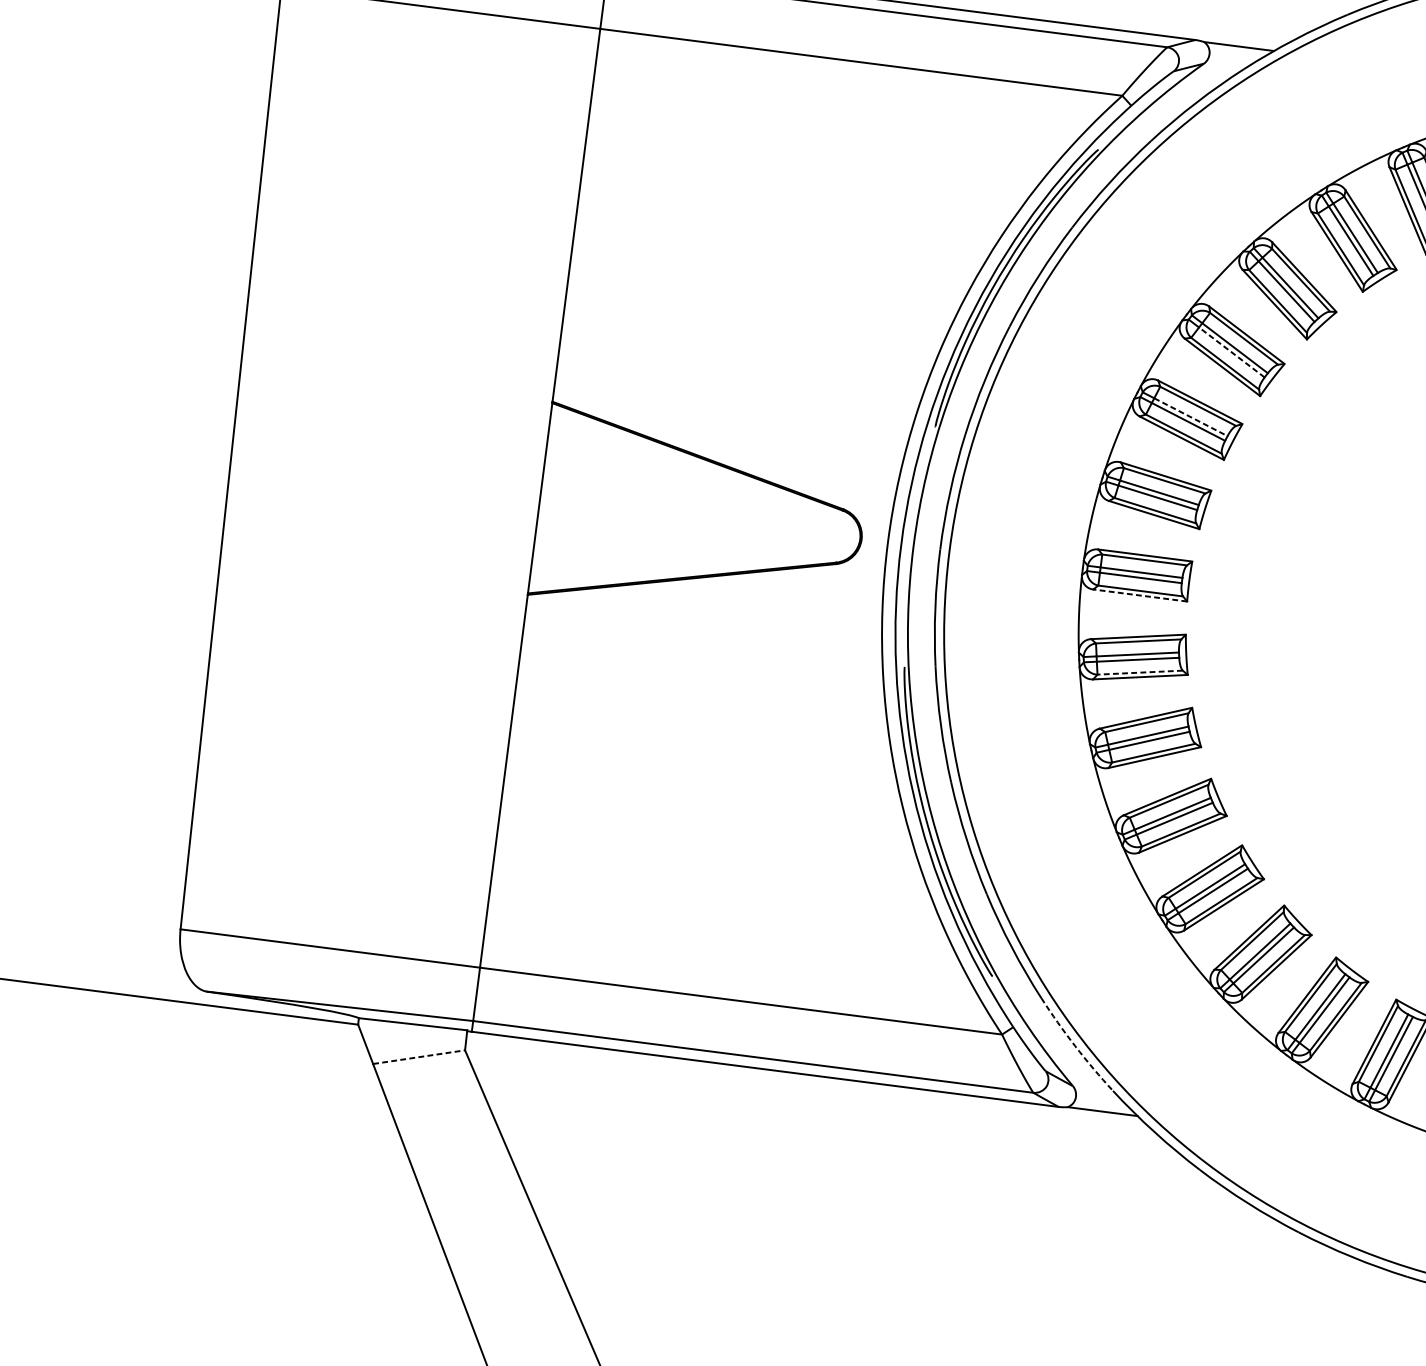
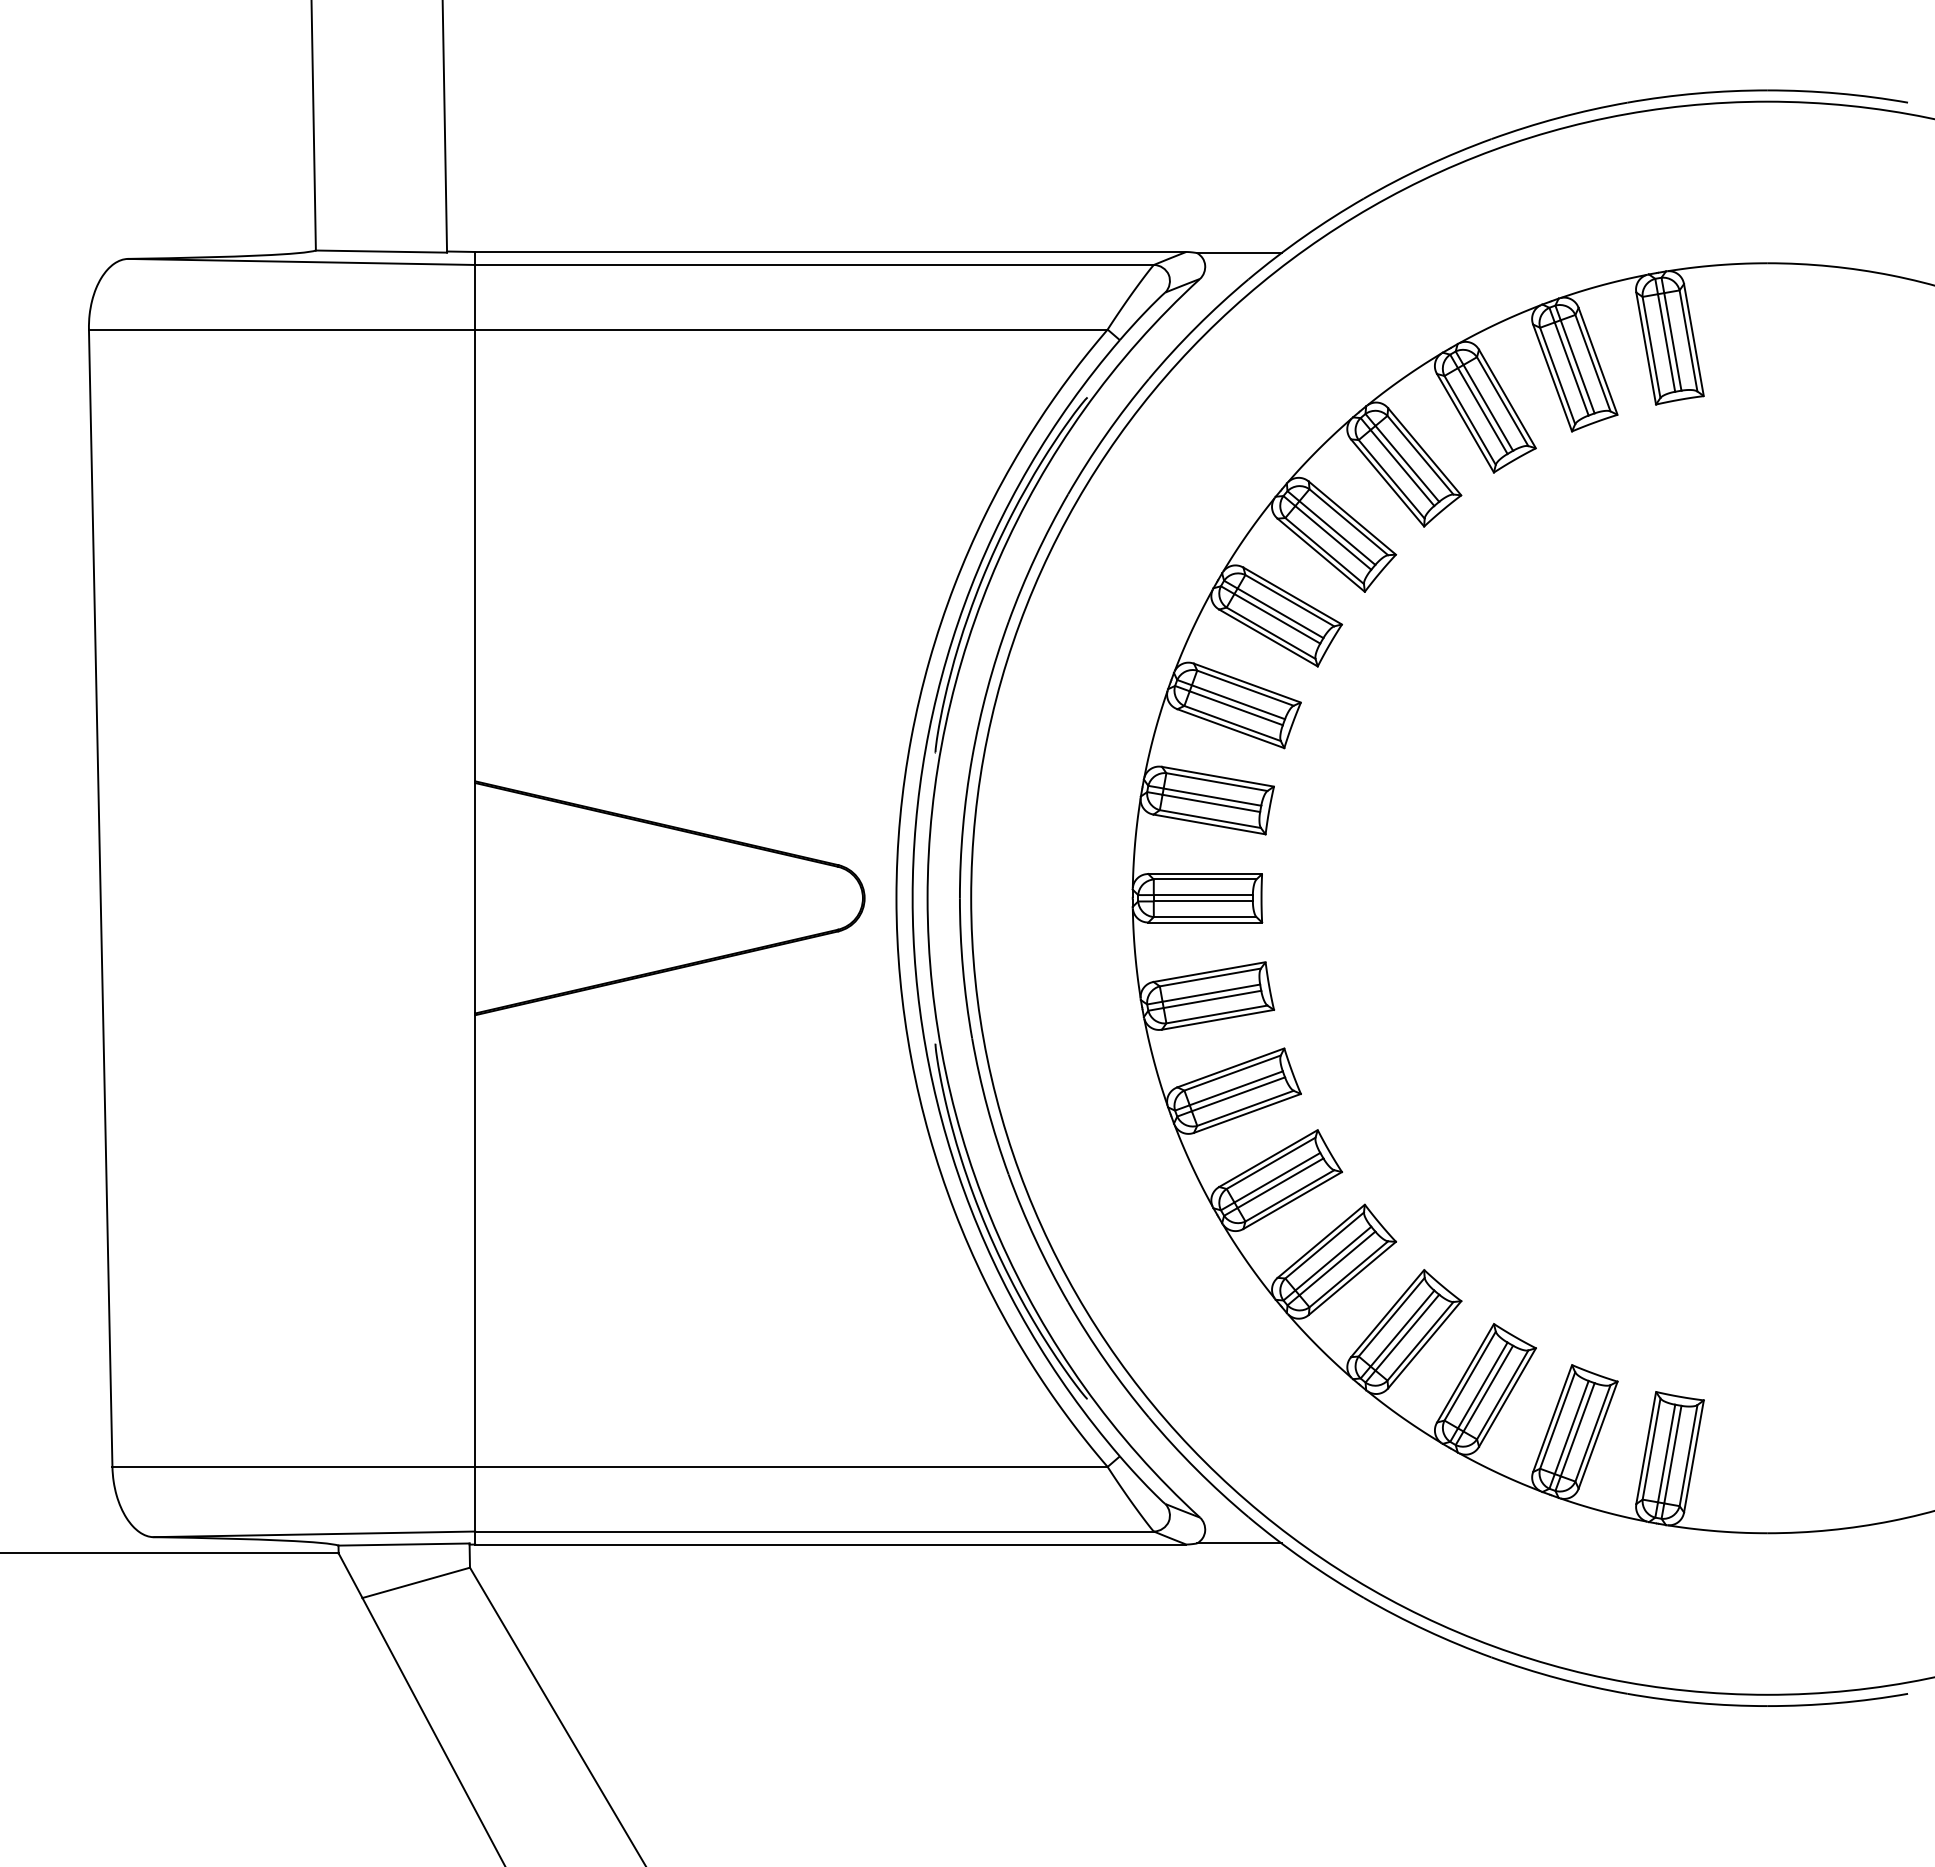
line: (1232, 352) -> (1277, 618), dashed -> solid
line: (1190, 417) -> (1238, 702), dashed -> solid
line: (1140, 595) -> (1205, 922), dashed -> solid
line: (1139, 672) -> (1216, 1014), dashed -> solid
arc: (1075, 1046) -> (1196, 1469), dashed -> solid
line: (419, 1056) -> (416, 1582), dashed -> solid

